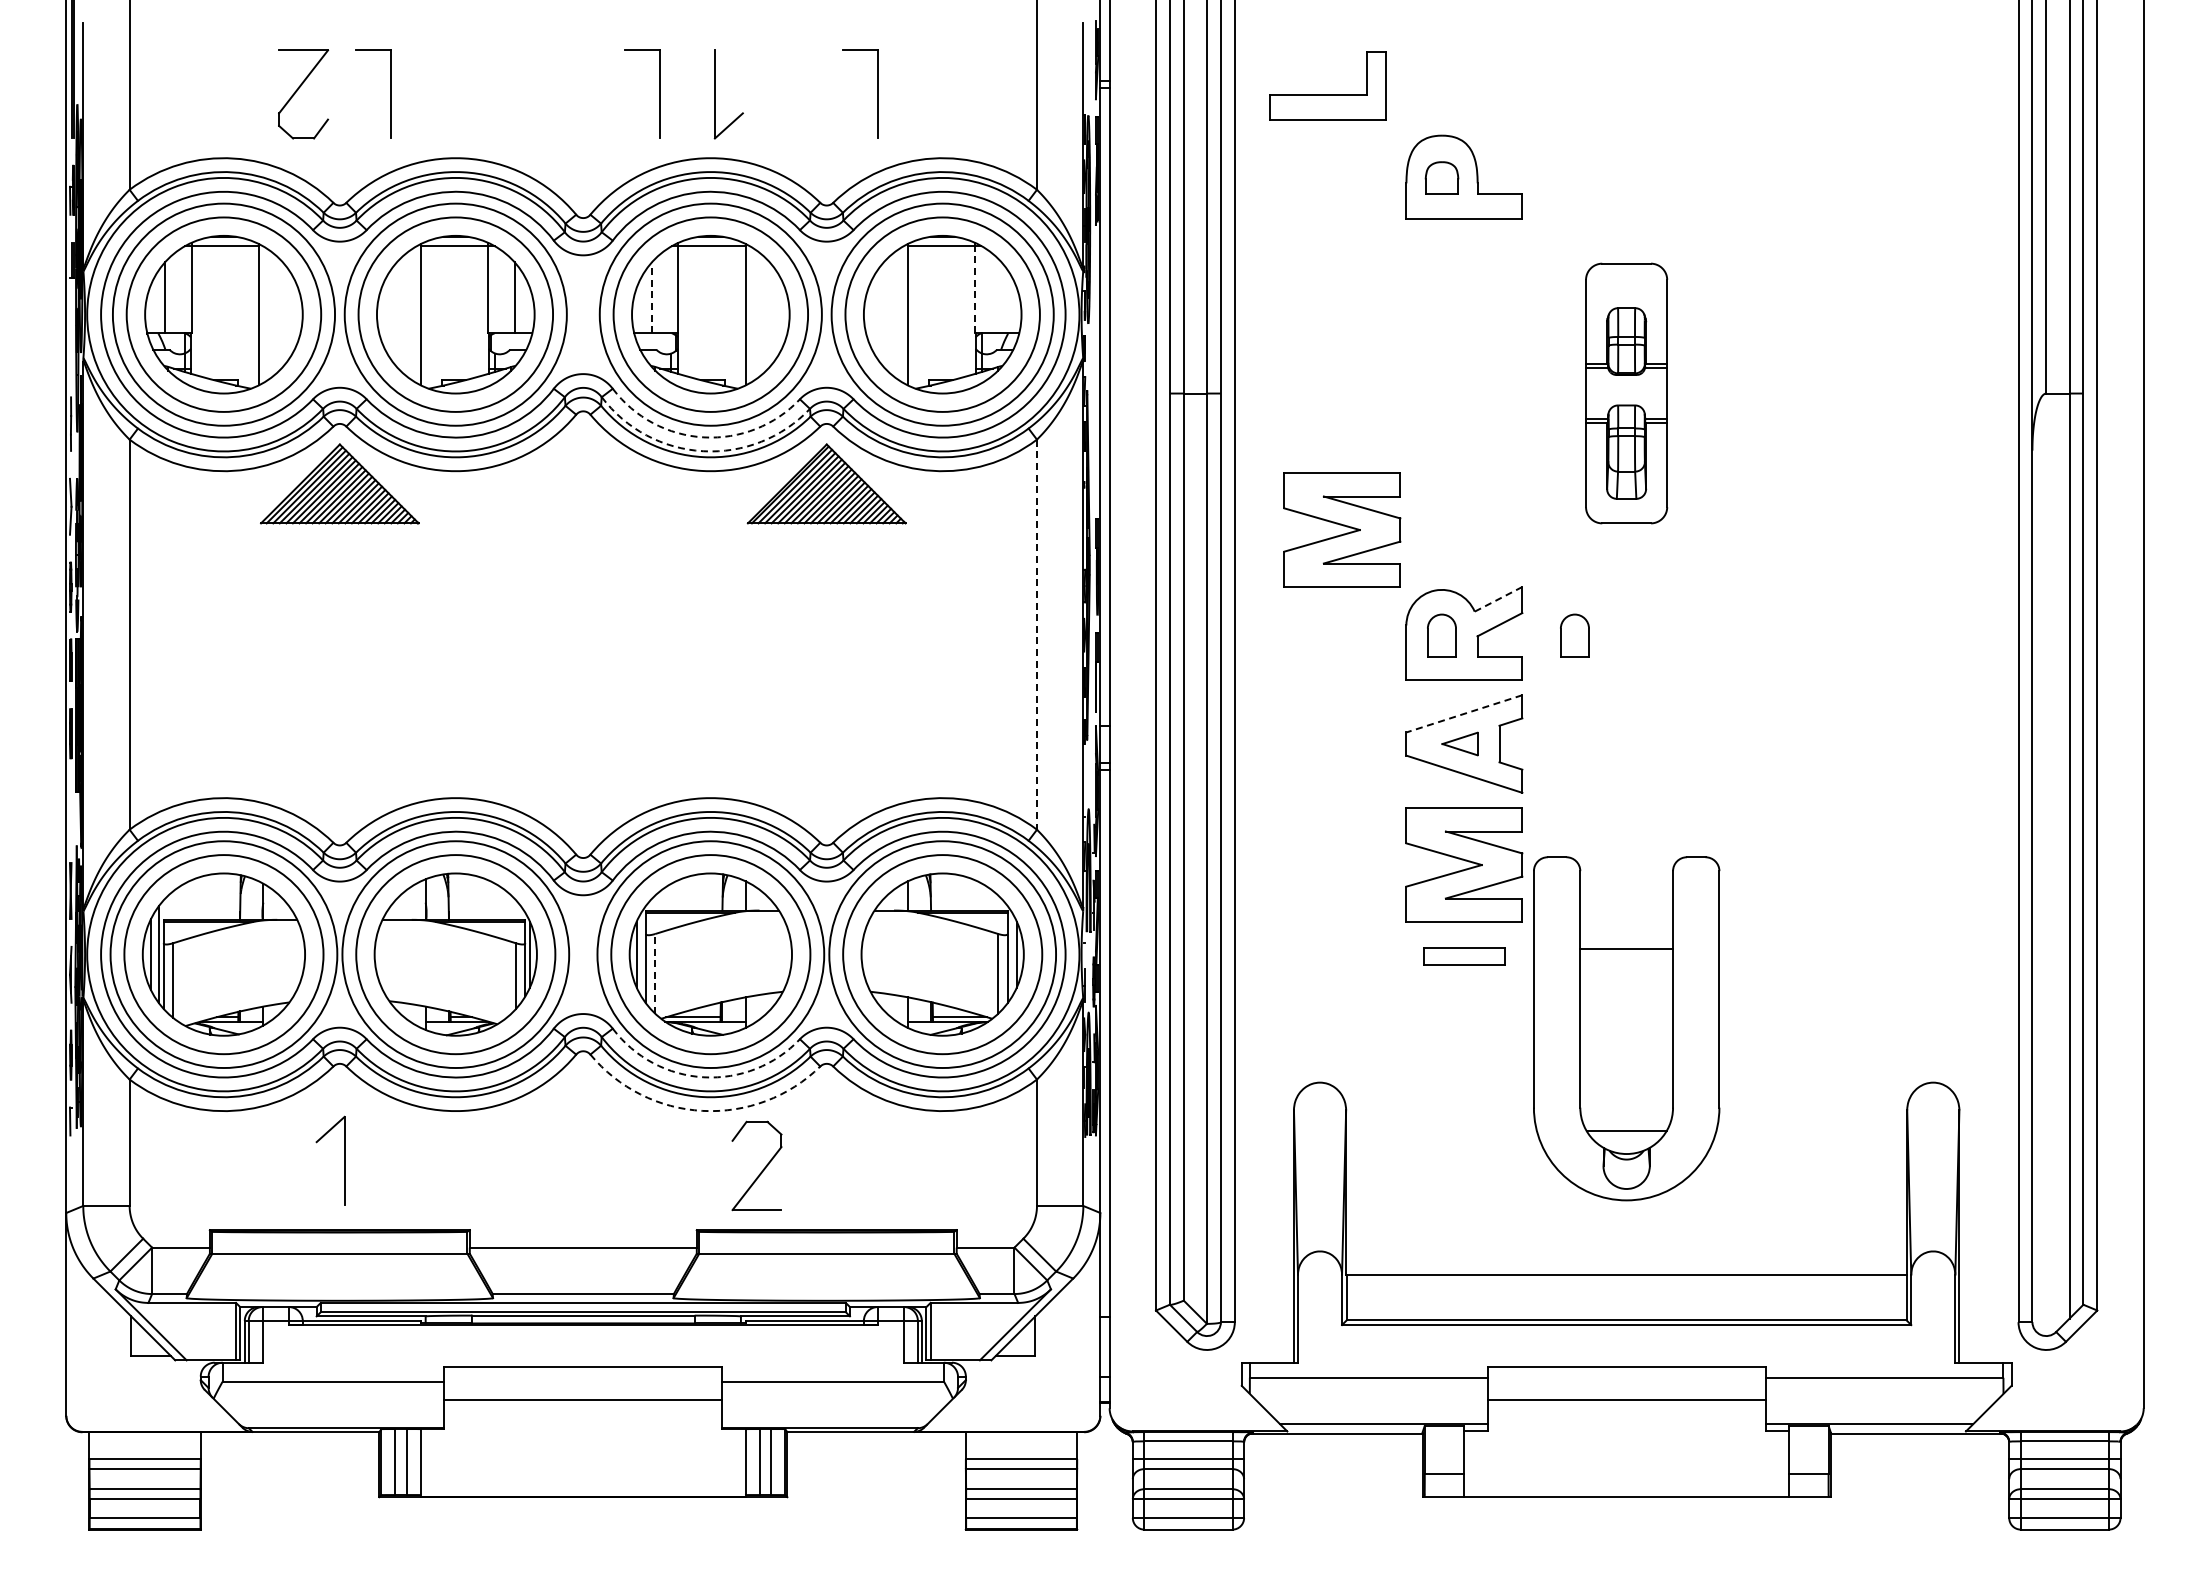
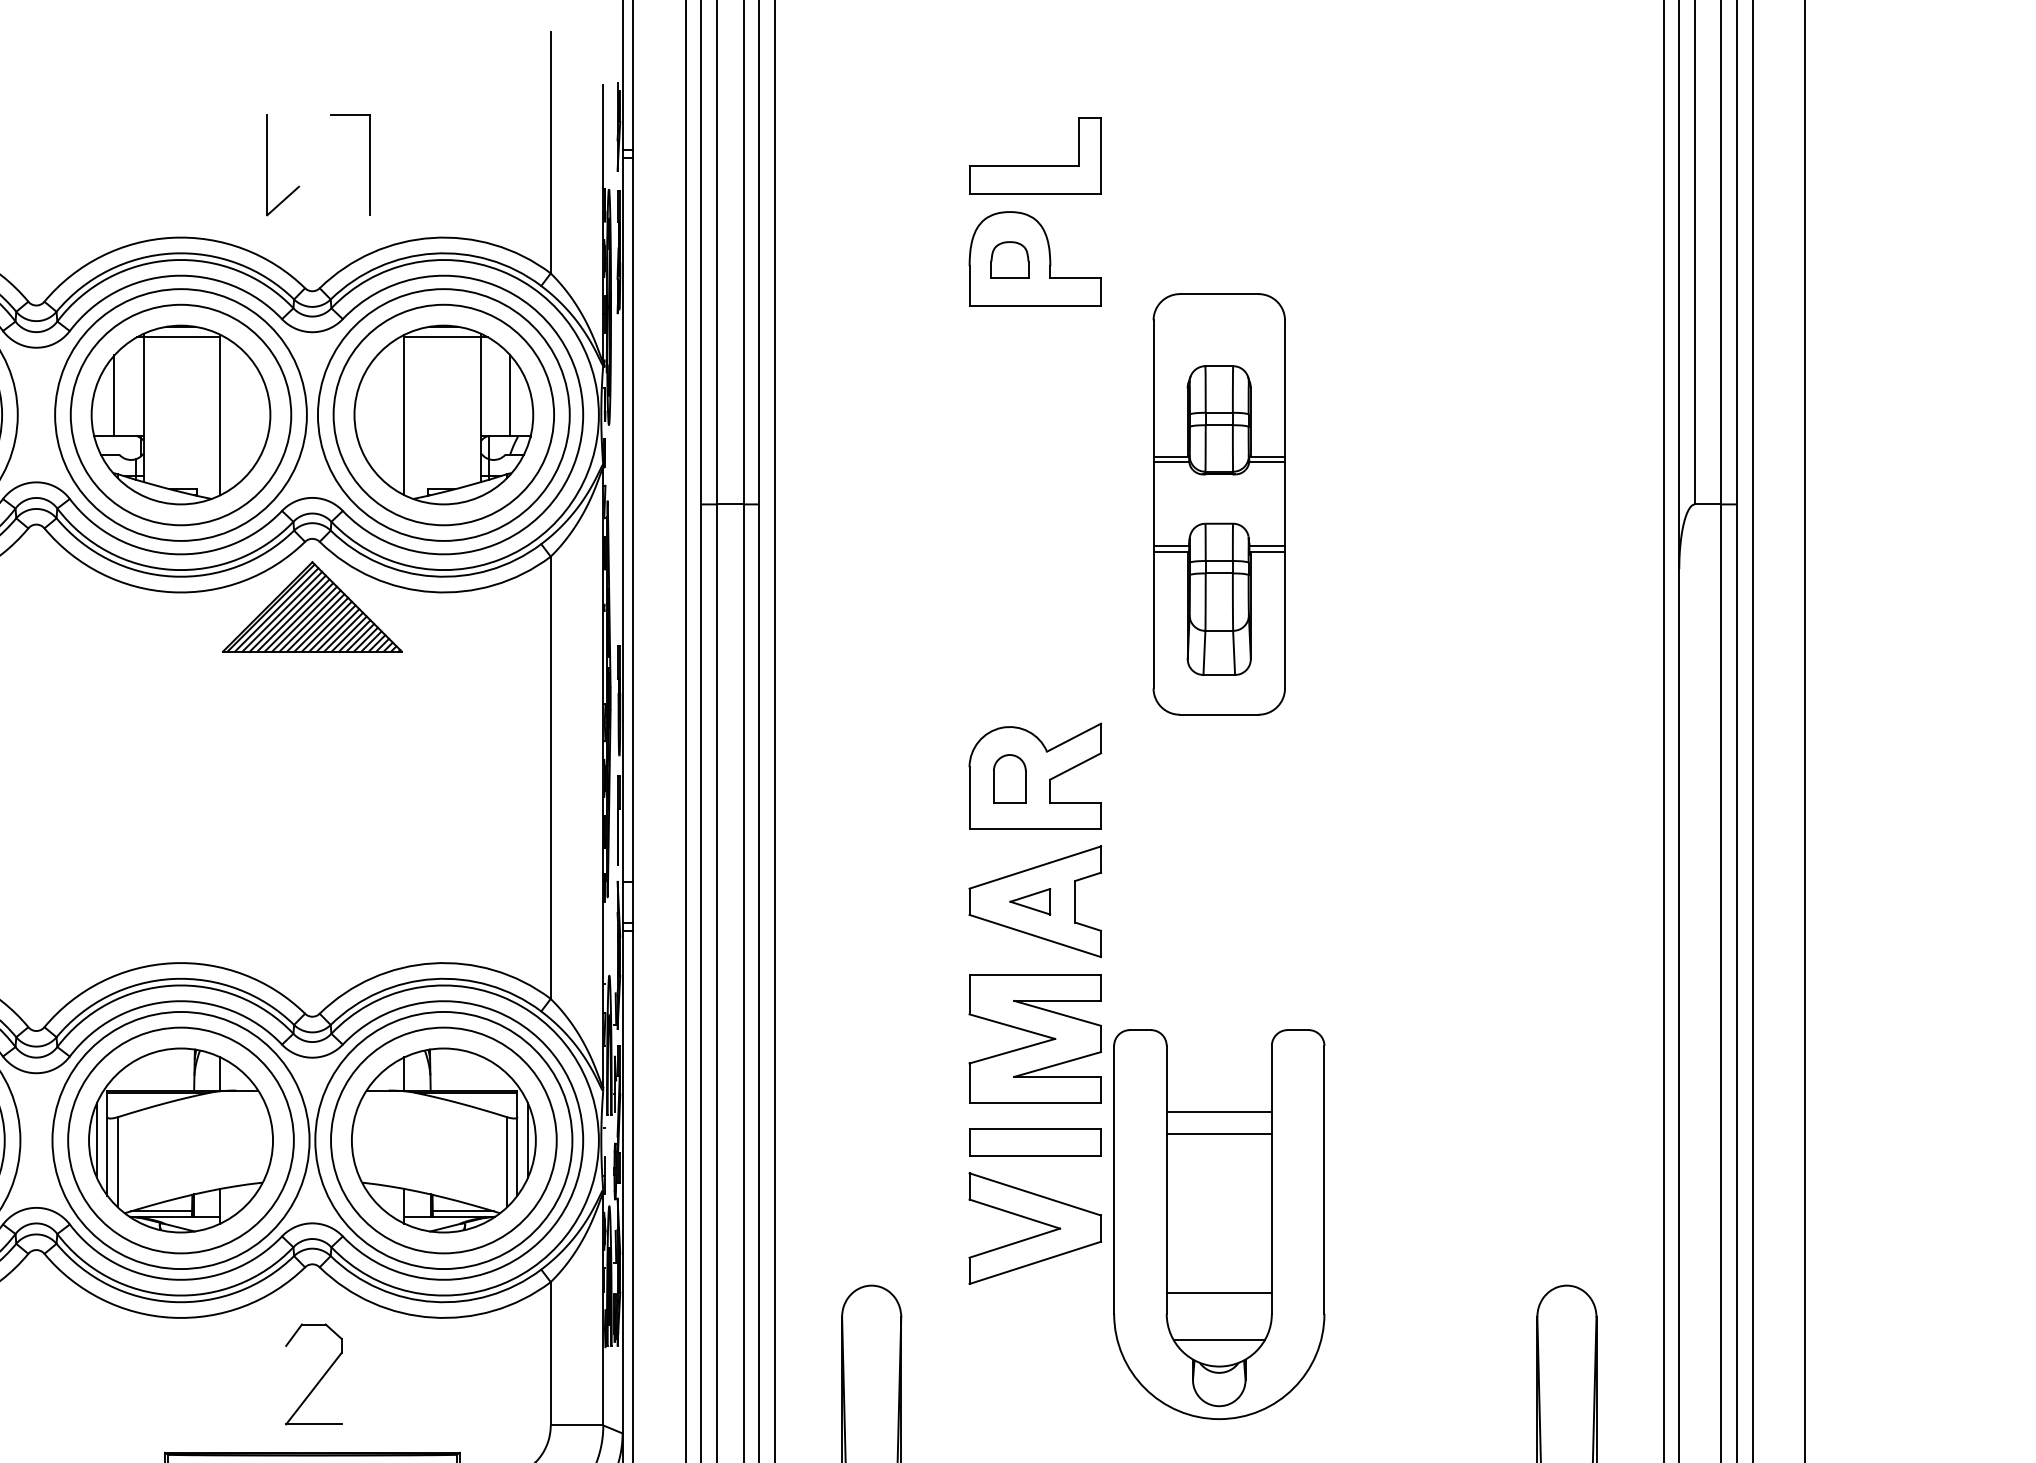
part: (659, 93) -> (122, 164), removed
part: (715, 94) -> (267, 165), moved
part: (1327, 94) -> (1034, 165), moved
line: (975, 289) -> (481, 386), dashed -> solid
line: (652, 297) -> (114, 395), dashed -> solid
line: (1001, 297) -> (510, 395), added
part: (1626, 393) -> (1219, 504), size x1.43
arc: (703, 437) -> (172, 554), dashed -> solid
arc: (703, 451) -> (172, 570), dashed -> solid
part: (1342, 529) -> (897, 658), removed
line: (1498, 599) -> (1073, 737), dashed -> solid
line: (1036, 635) -> (550, 778), dashed -> solid
part: (1574, 635) -> (1160, 778), removed
line: (1464, 713) -> (1035, 867), dashed -> solid
line: (1626, 929) -> (1219, 1112), added
part: (1463, 956) -> (1034, 1142), size x1.43
line: (655, 973) -> (118, 1161), dashed -> solid
part: (1464, 1032) -> (1035, 1228), added
arc: (703, 1077) -> (172, 1279), dashed -> solid
line: (1626, 1089) -> (1219, 1293), added
arc: (702, 1110) -> (171, 1317), dashed -> solid
part: (762, 1169) -> (320, 1378), moved

